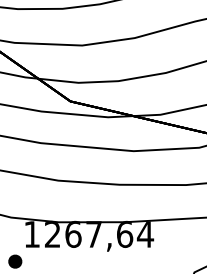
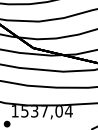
text: (89, 235) -> (42, 111), 1267,64 -> 1537,04

